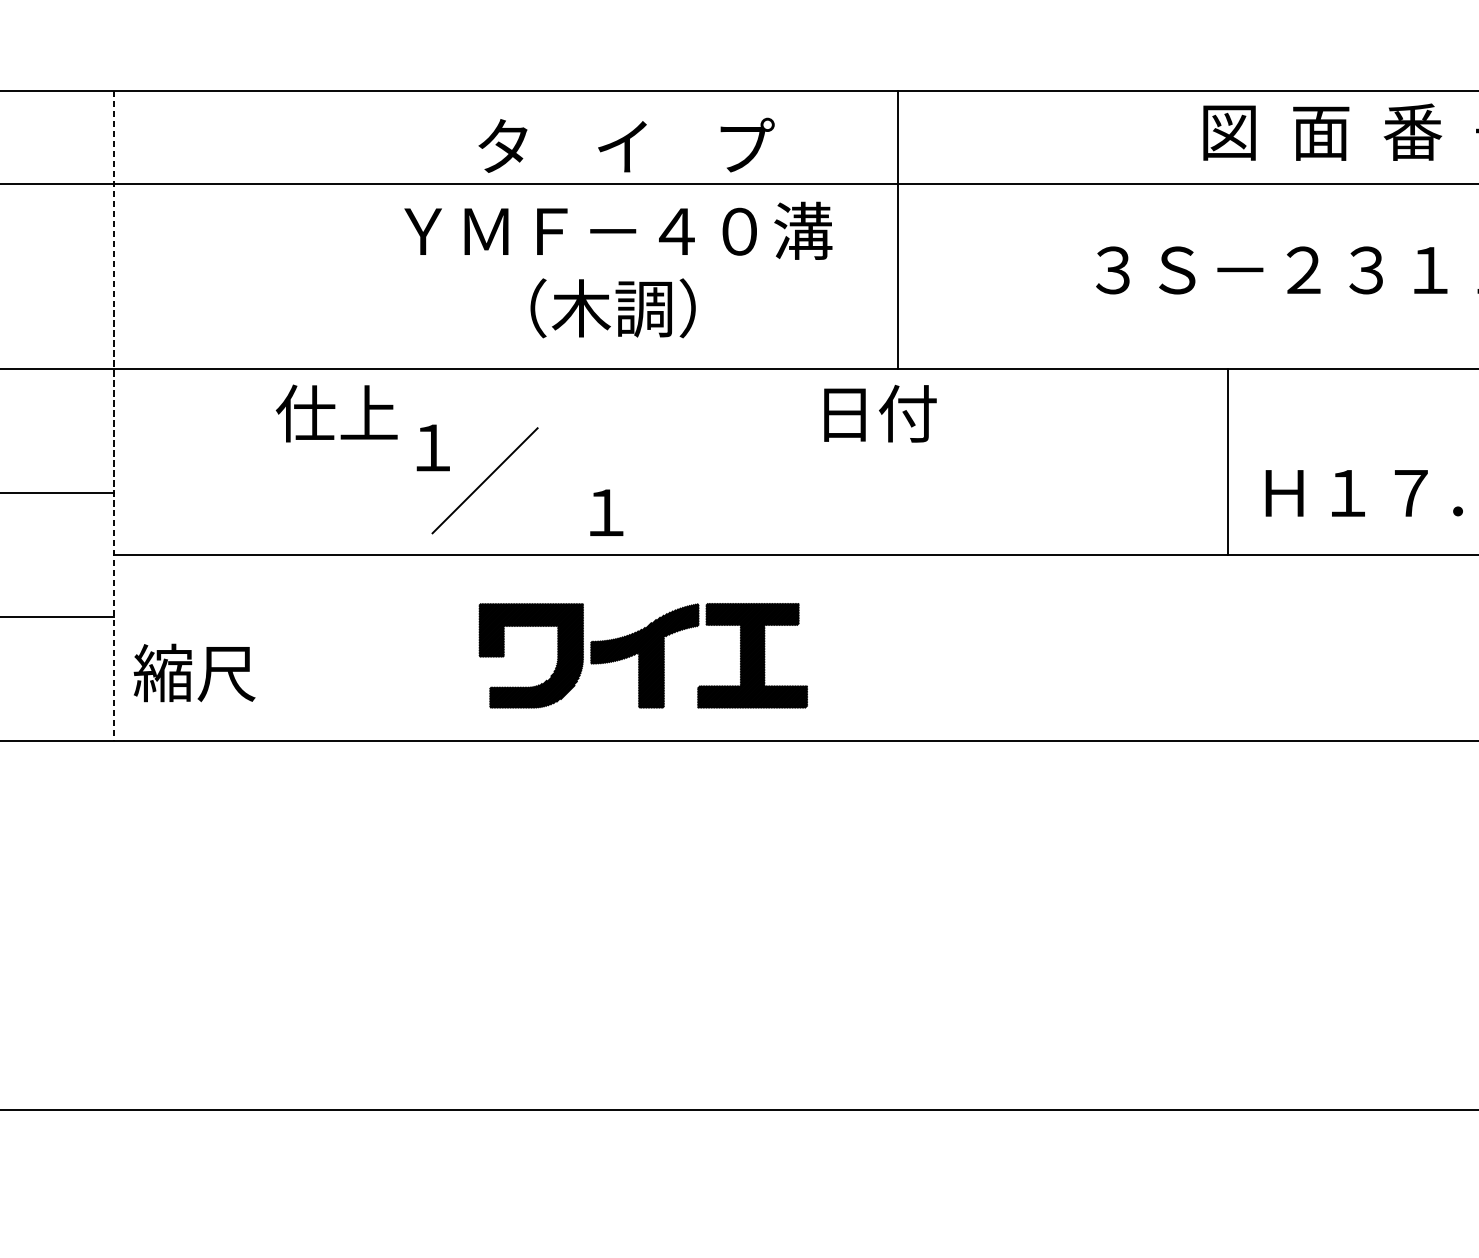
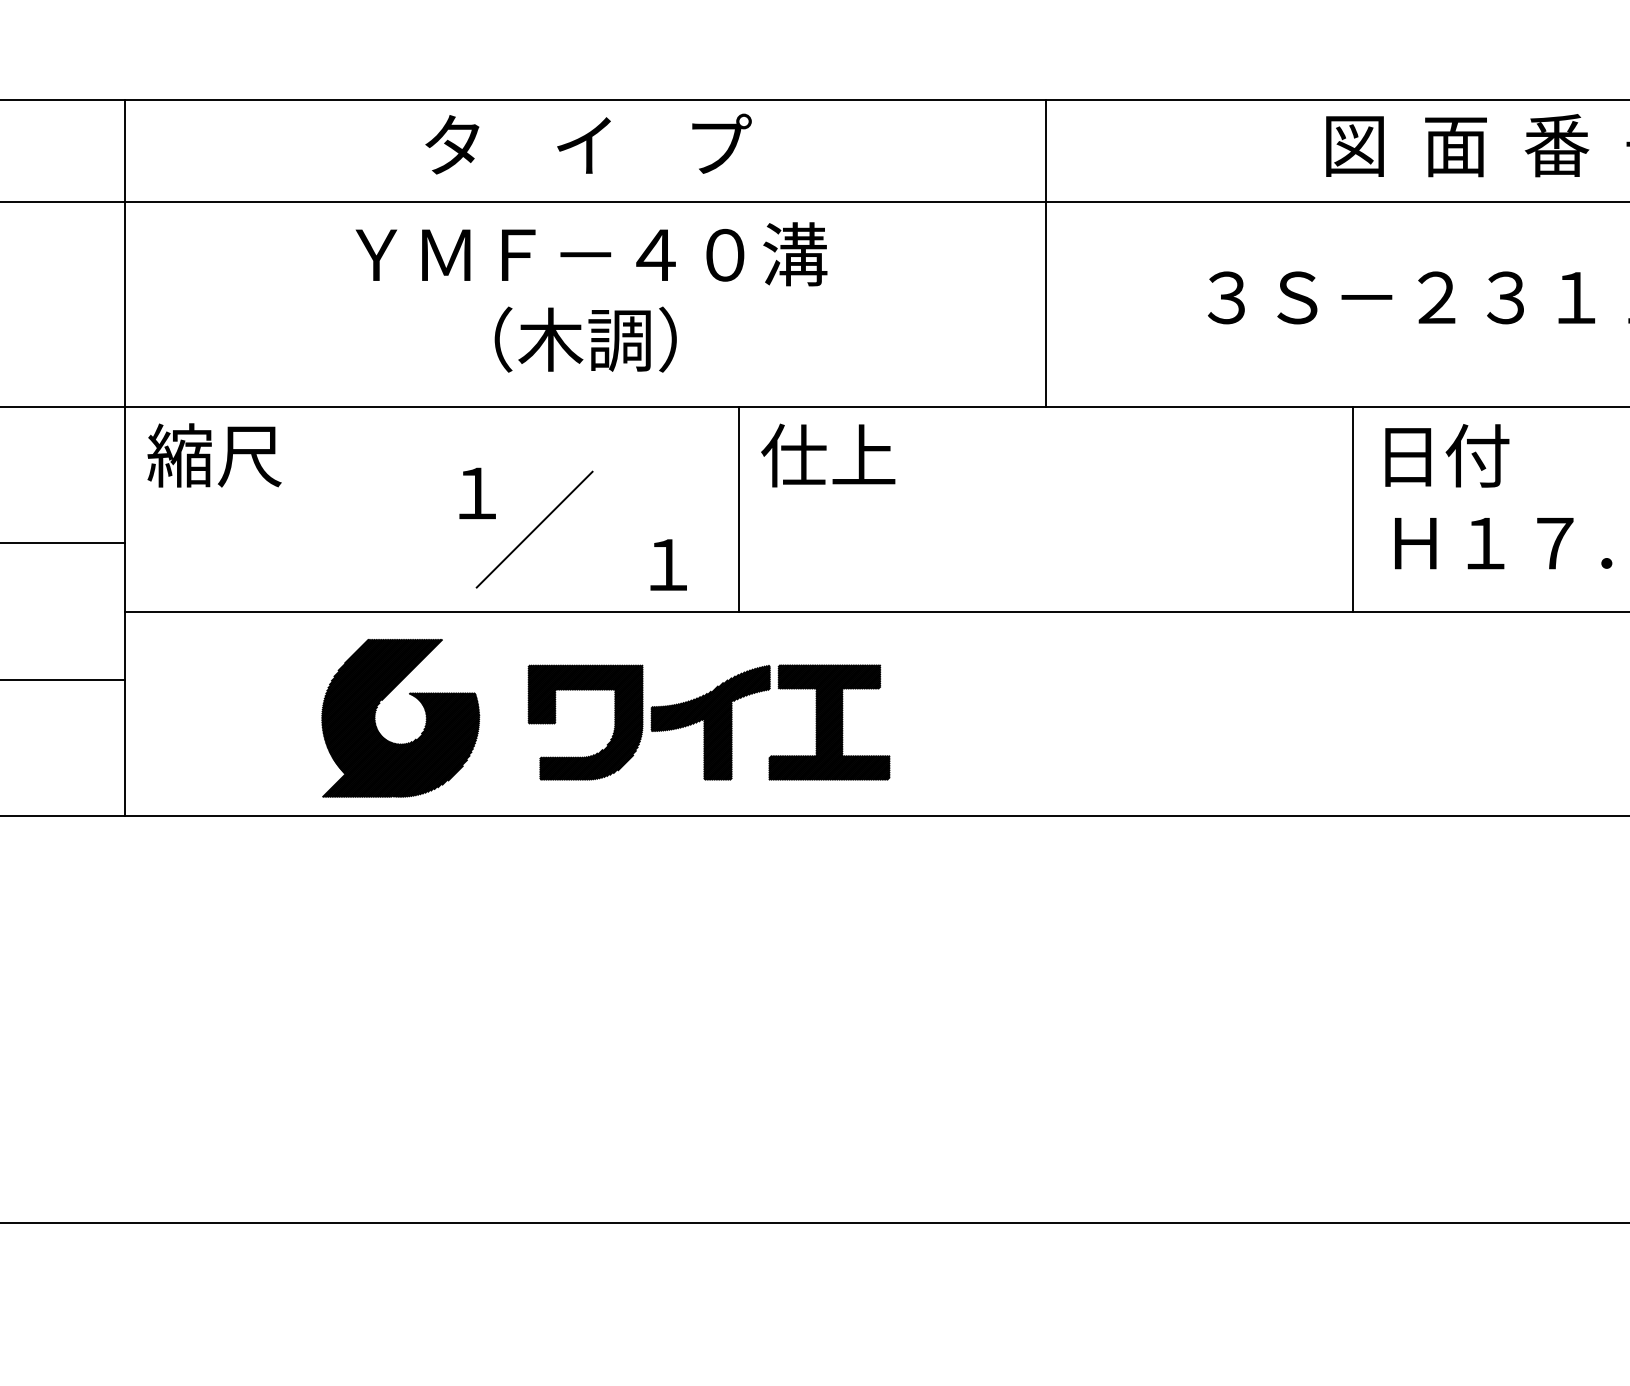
text: (626, 144) -> (588, 143), moved
line: (898, 230) -> (1046, 253), moved
text: (618, 270) -> (591, 297), moved
text: (337, 413) -> (828, 455), moved
text: (880, 413) -> (1447, 455), moved
line: (113, 416) -> (125, 458), dashed -> solid
line: (670, 461) -> (739, 508), added
part: (342, 660) -> (377, 727), added
text: (194, 673) -> (214, 455), moved

